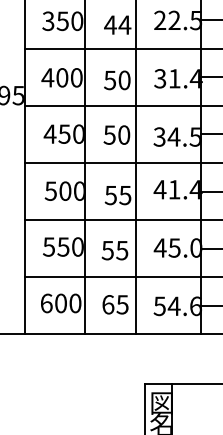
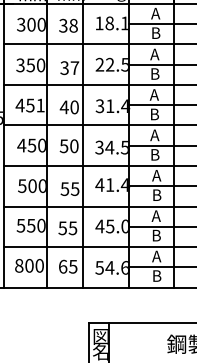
text: (117, 25) -> (69, 68), 44 -> 37
text: (69, 77) -> (35, 105), 400 -> 451
text: (108, 80) -> (63, 107), 50 -> 40
text: (46, 302) -> (19, 265), 600 -> 800

